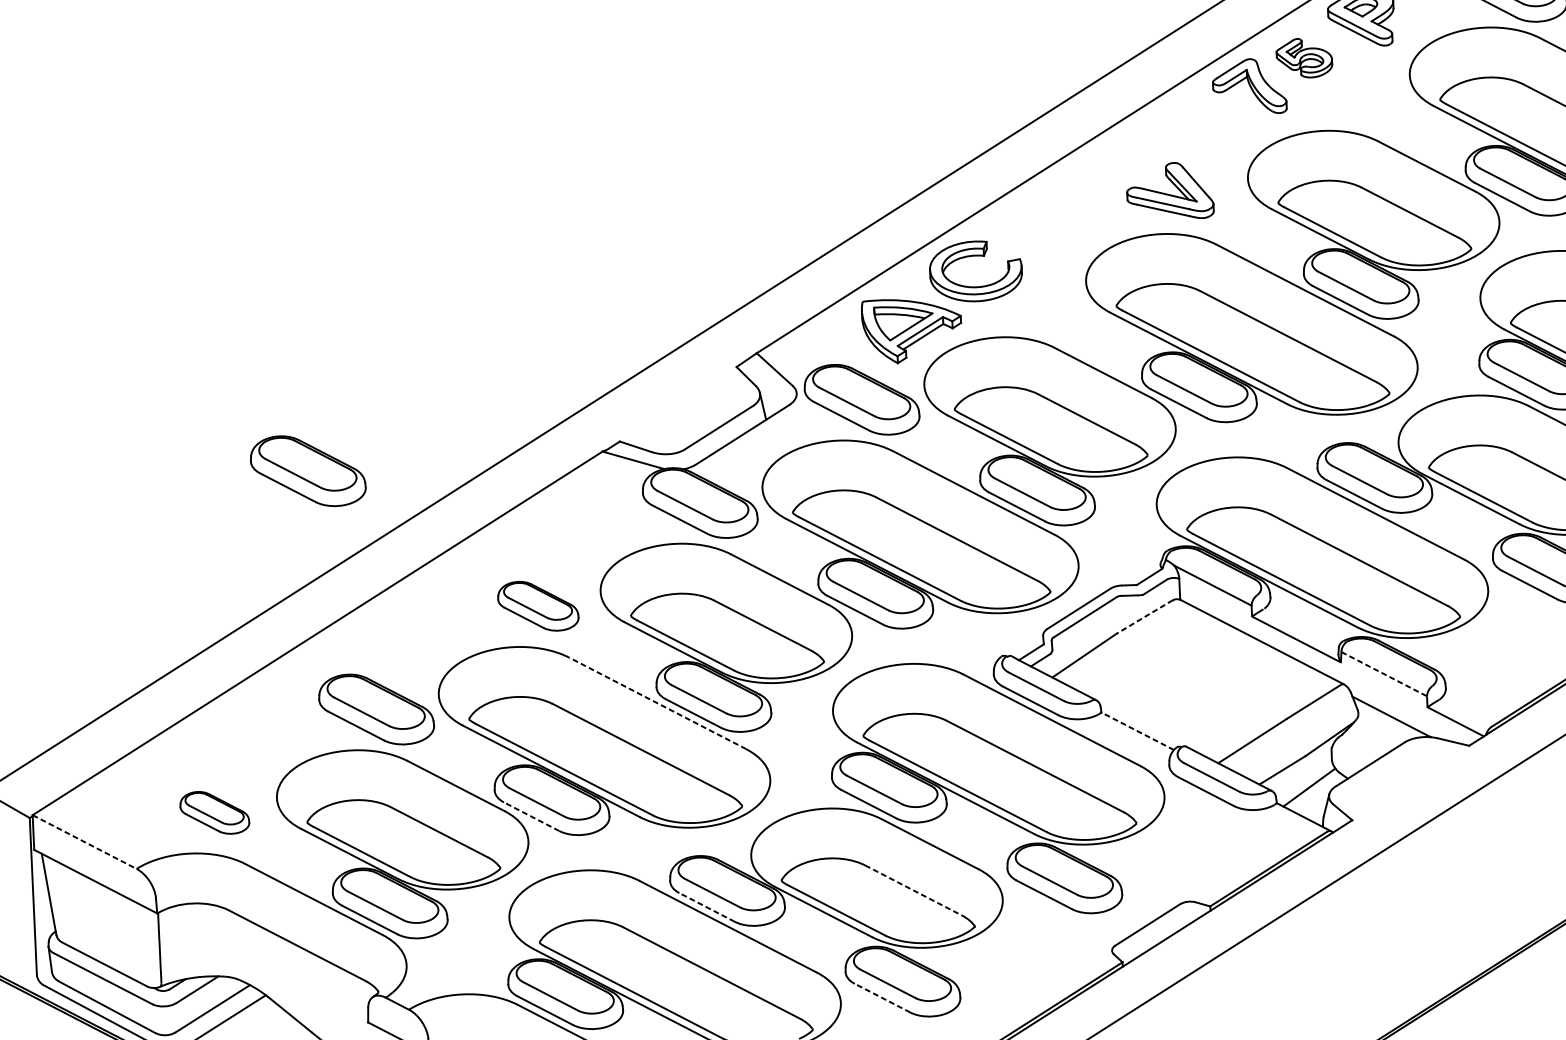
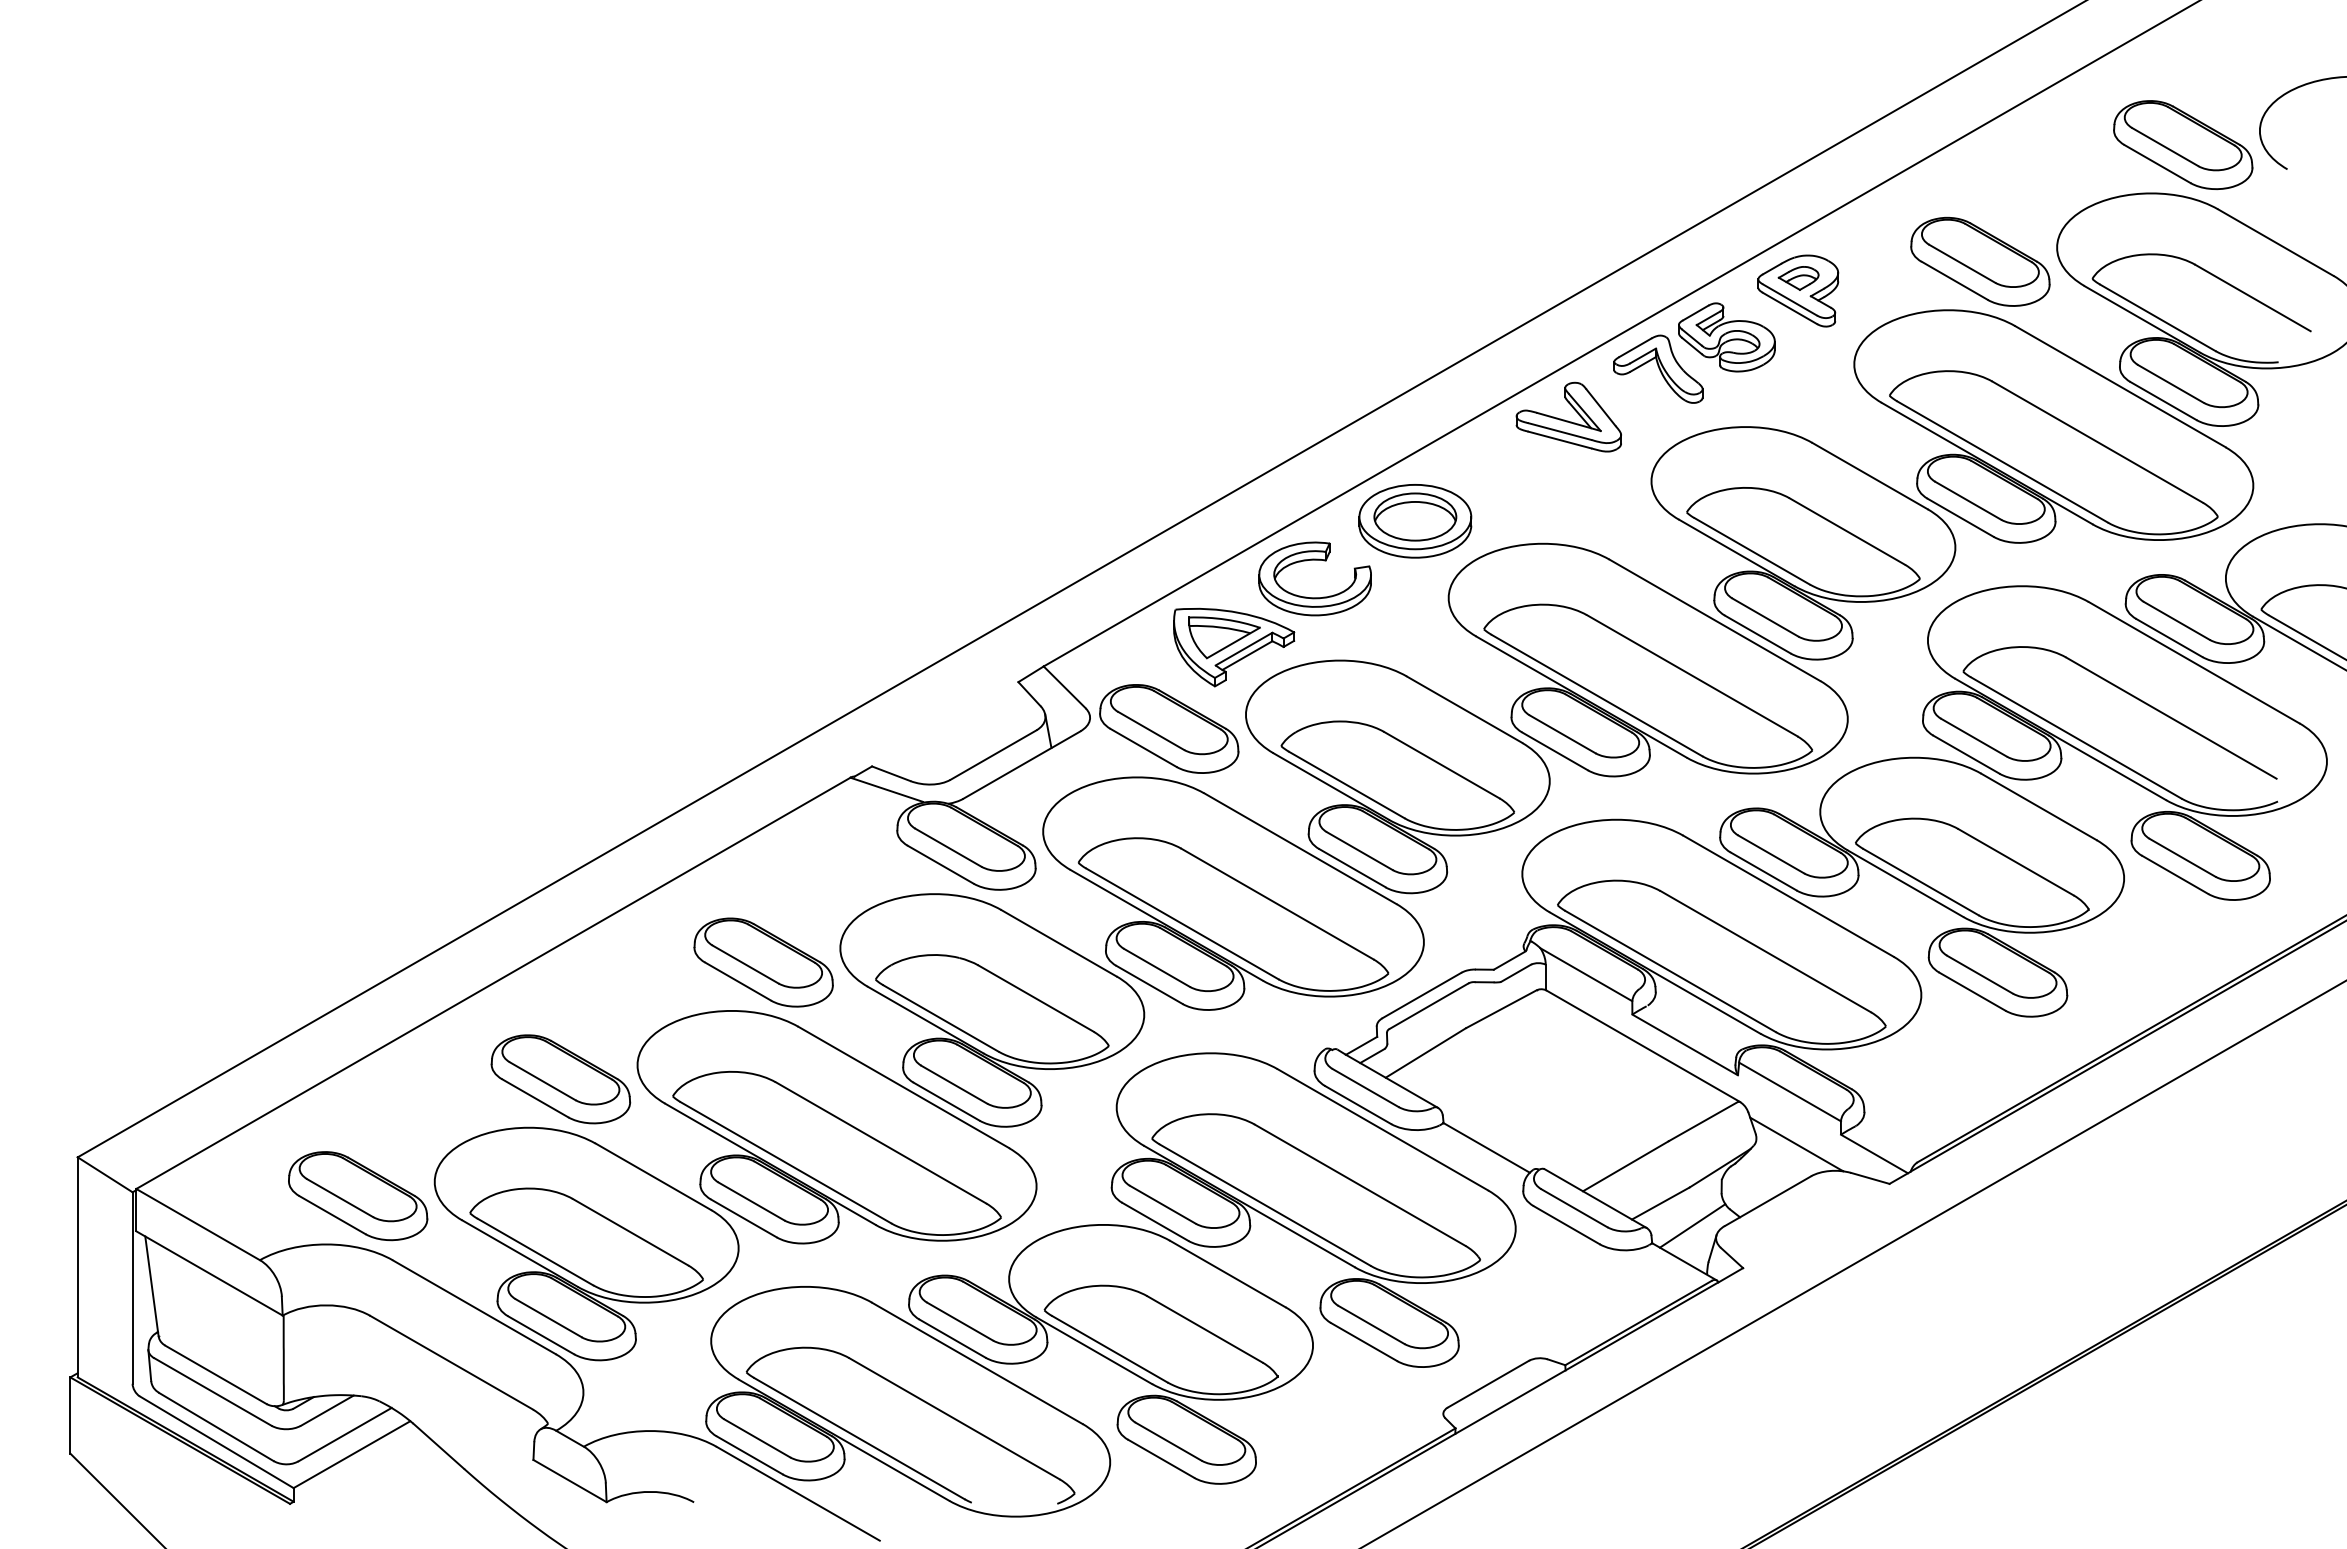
part: (1304, 58) -> (1726, 337), size x1.43
part: (1169, 190) -> (1568, 416), moved
part: (1056, 220) -> (1415, 521), added
part: (307, 471) -> (490, 785), removed
part: (538, 606) -> (763, 962), size x1.43
line: (1144, 617) -> (1501, 1009), dashed -> solid
line: (1384, 674) -> (1790, 1092), dashed -> solid
line: (657, 703) -> (903, 1087), dashed -> solid
line: (1137, 730) -> (1486, 1147), dashed -> solid
part: (215, 813) -> (358, 1196), size x1.67
line: (531, 816) -> (743, 1218), dashed -> solid
line: (84, 841) -> (198, 1224), dashed -> solid
line: (914, 890) -> (1205, 1329), dashed -> solid
line: (707, 907) -> (952, 1338), dashed -> solid
line: (881, 997) -> (1160, 1458), dashed -> solid

